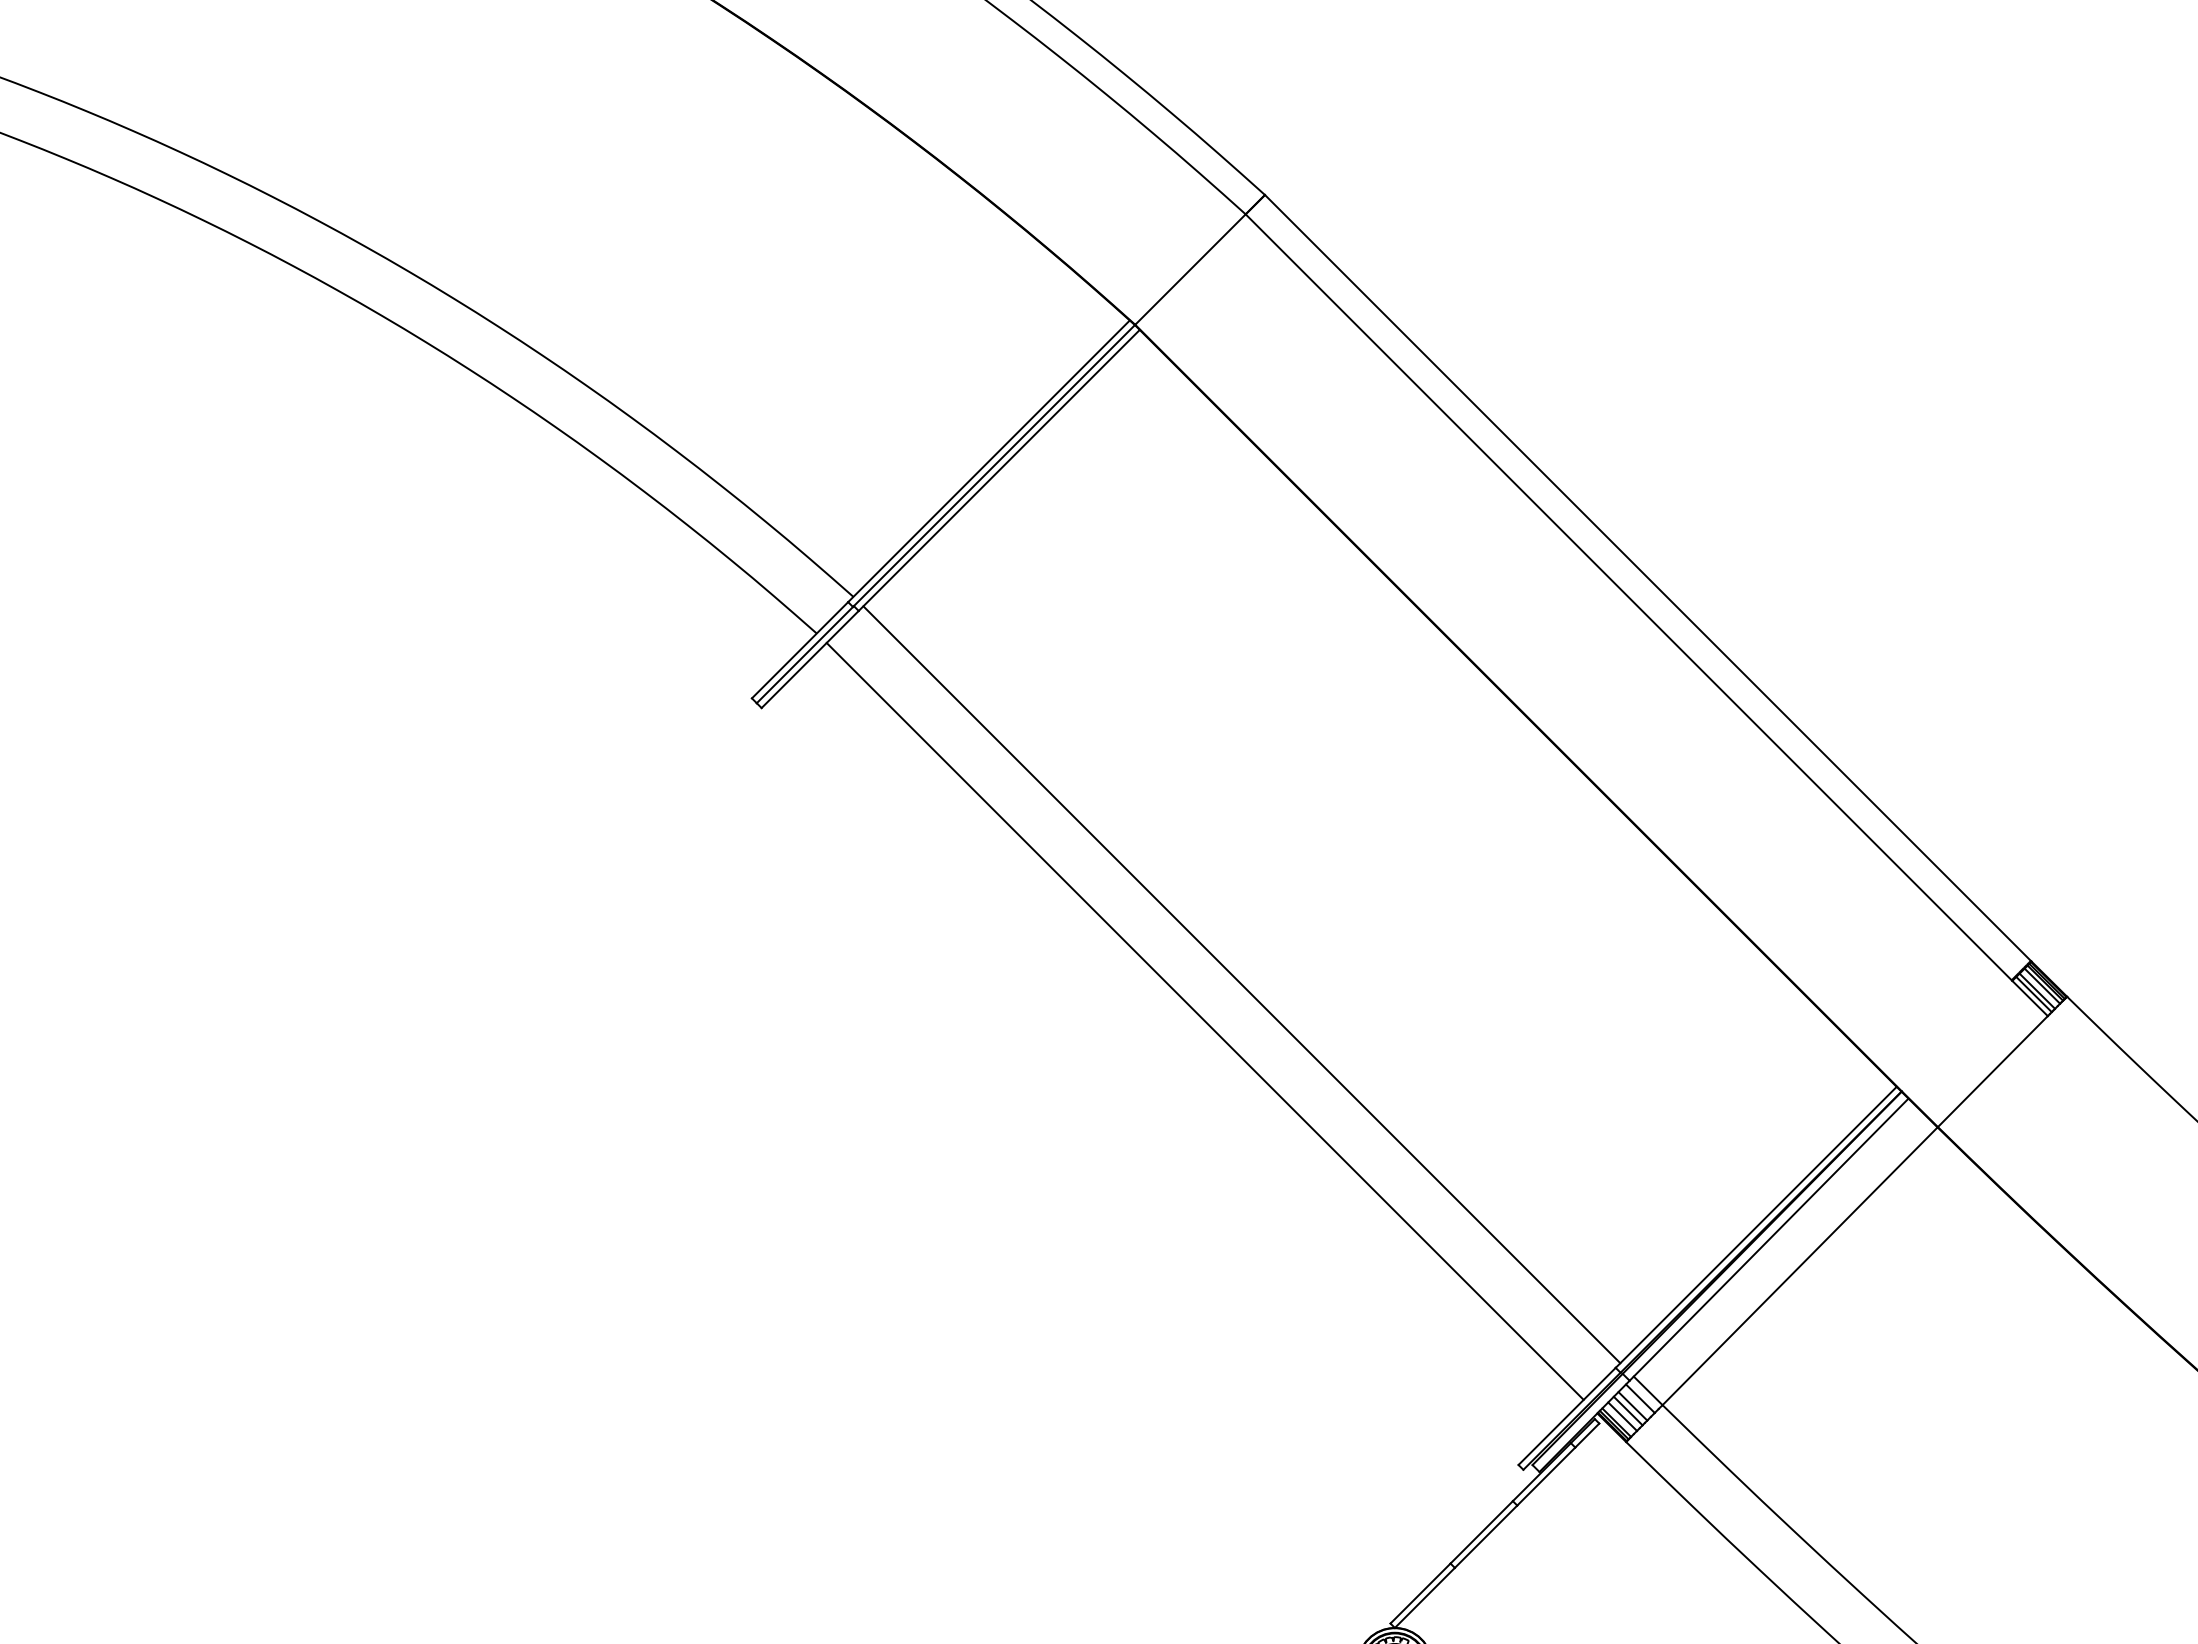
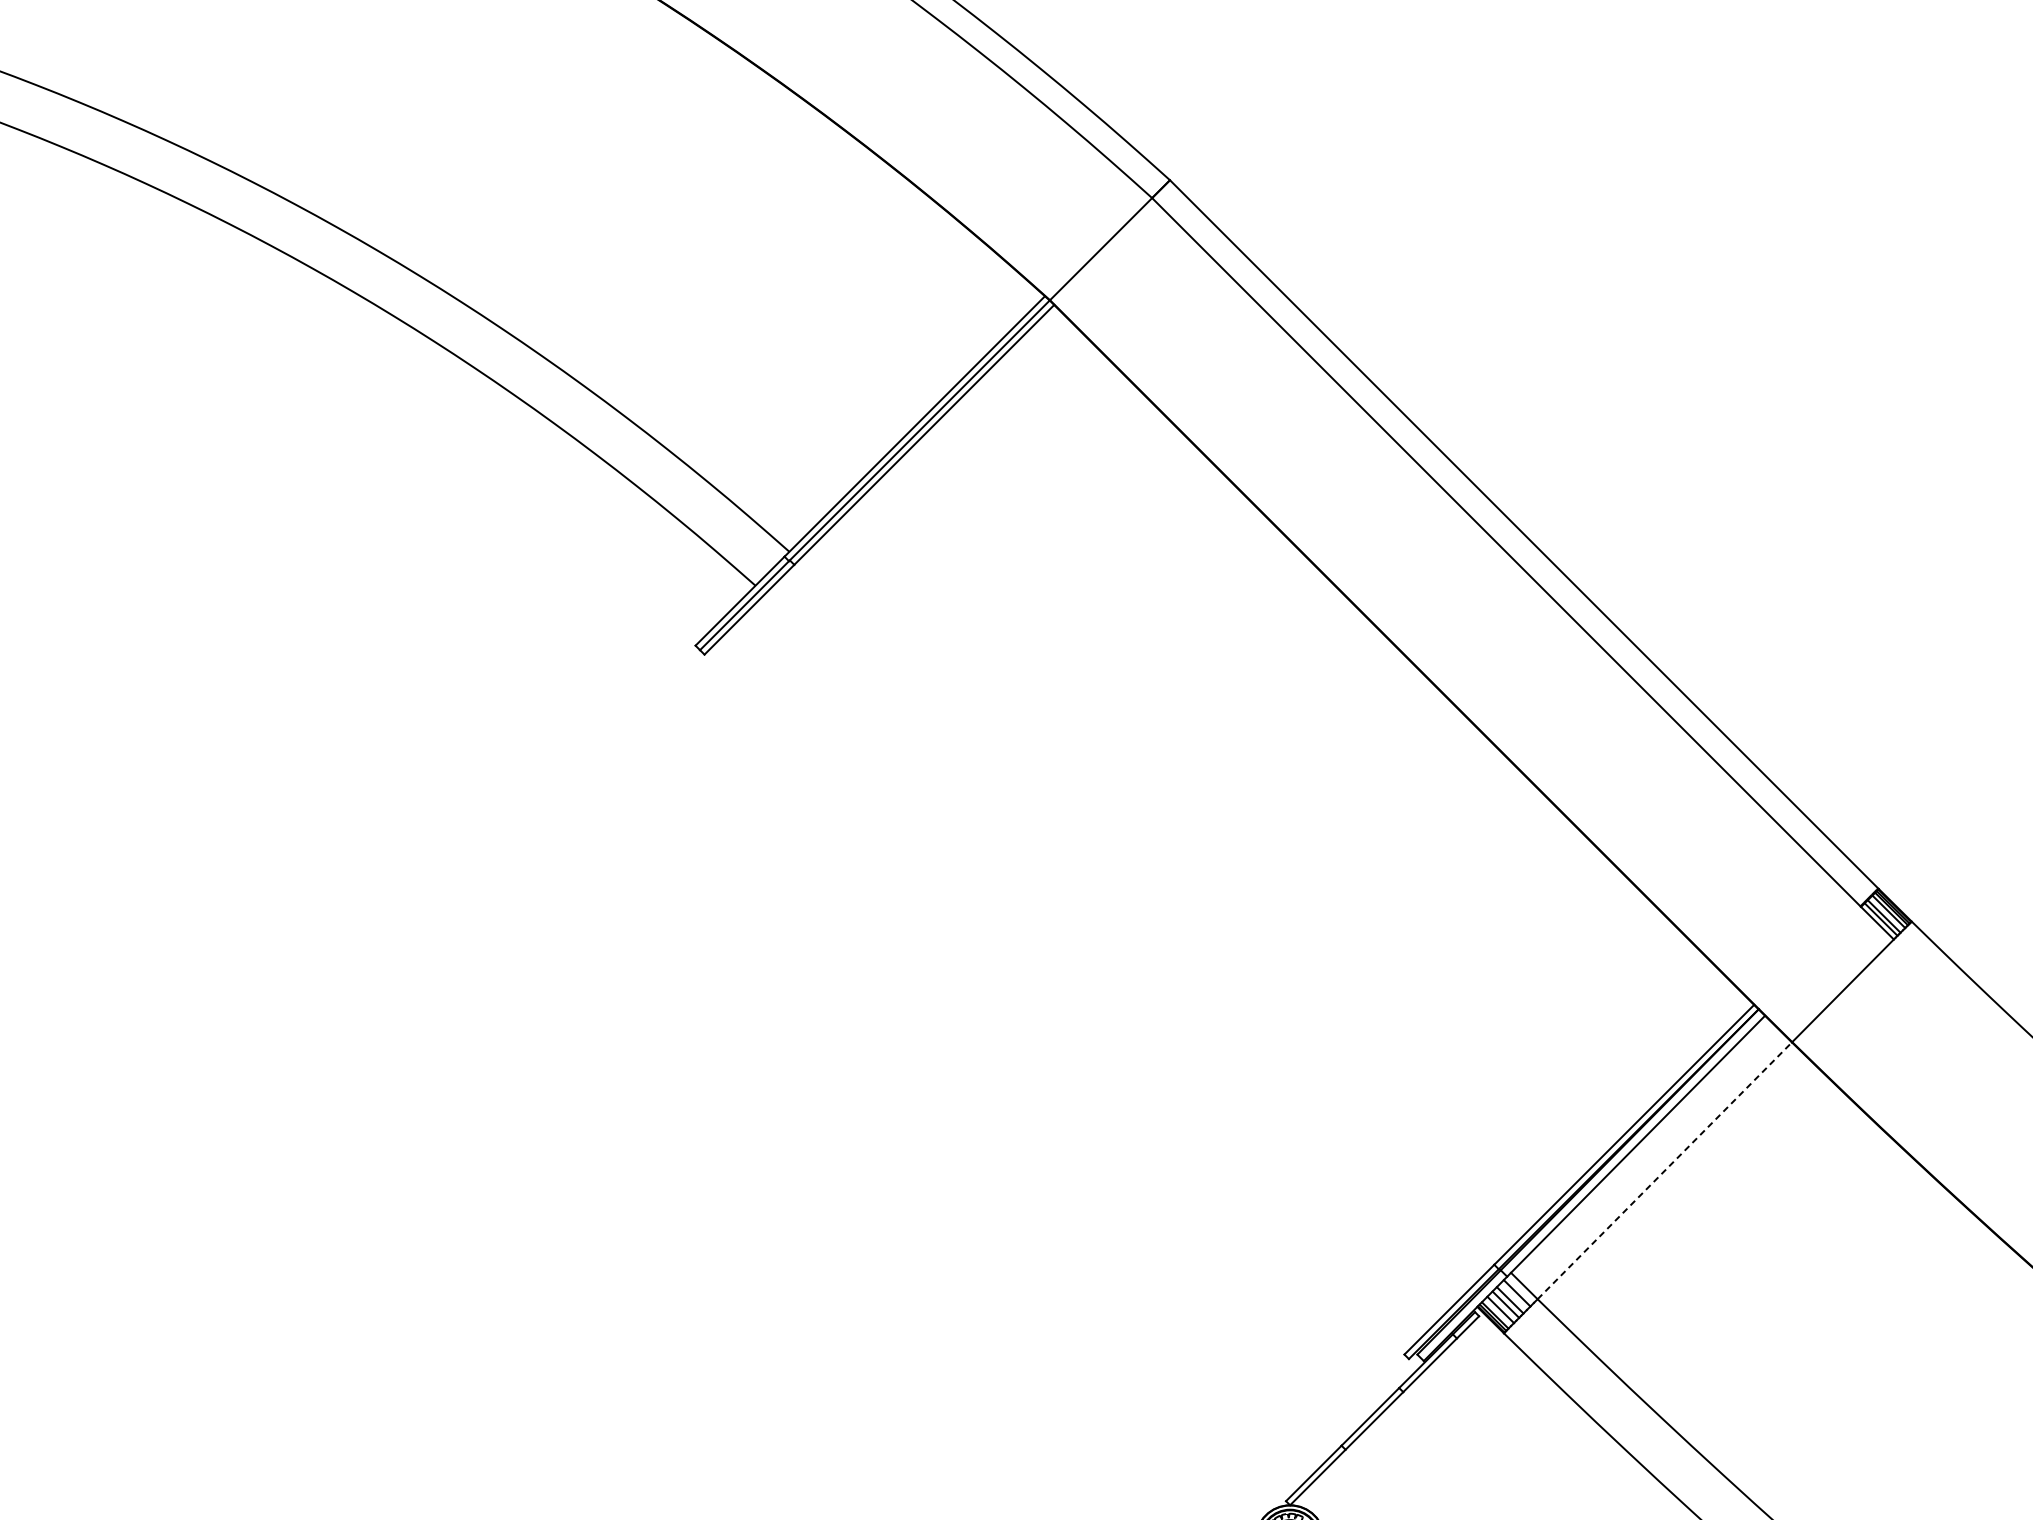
line: (1241, 984) -> (1148, 910), removed
line: (1204, 1020) -> (1114, 943), removed
line: (1800, 1265) -> (1665, 1170), solid -> dashed

